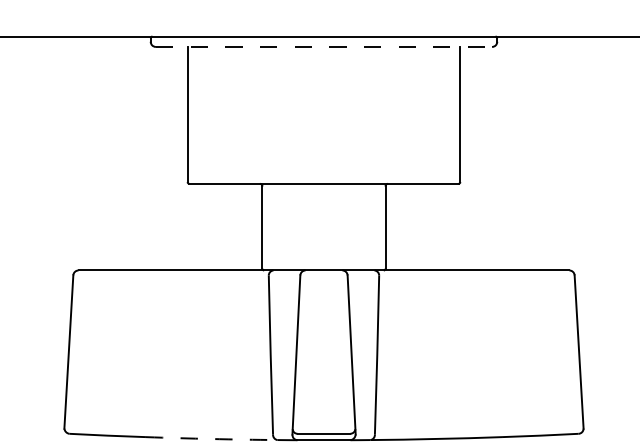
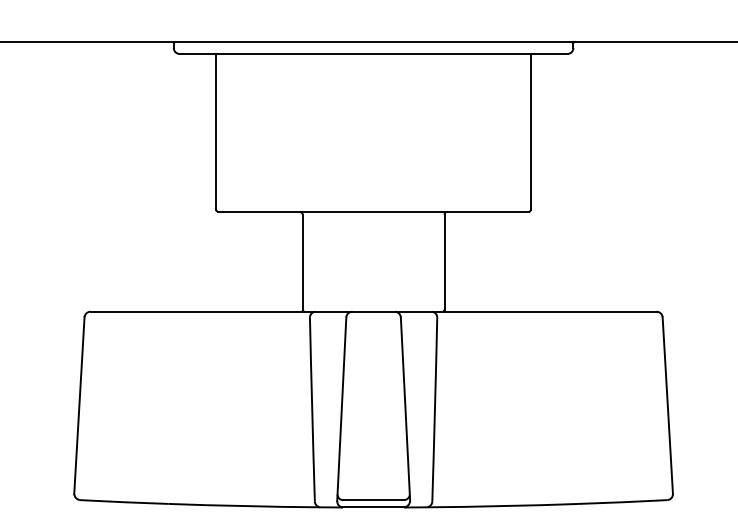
line: (324, 46) -> (374, 53), dashed -> solid
arc: (211, 439) -> (243, 506), dashed -> solid

